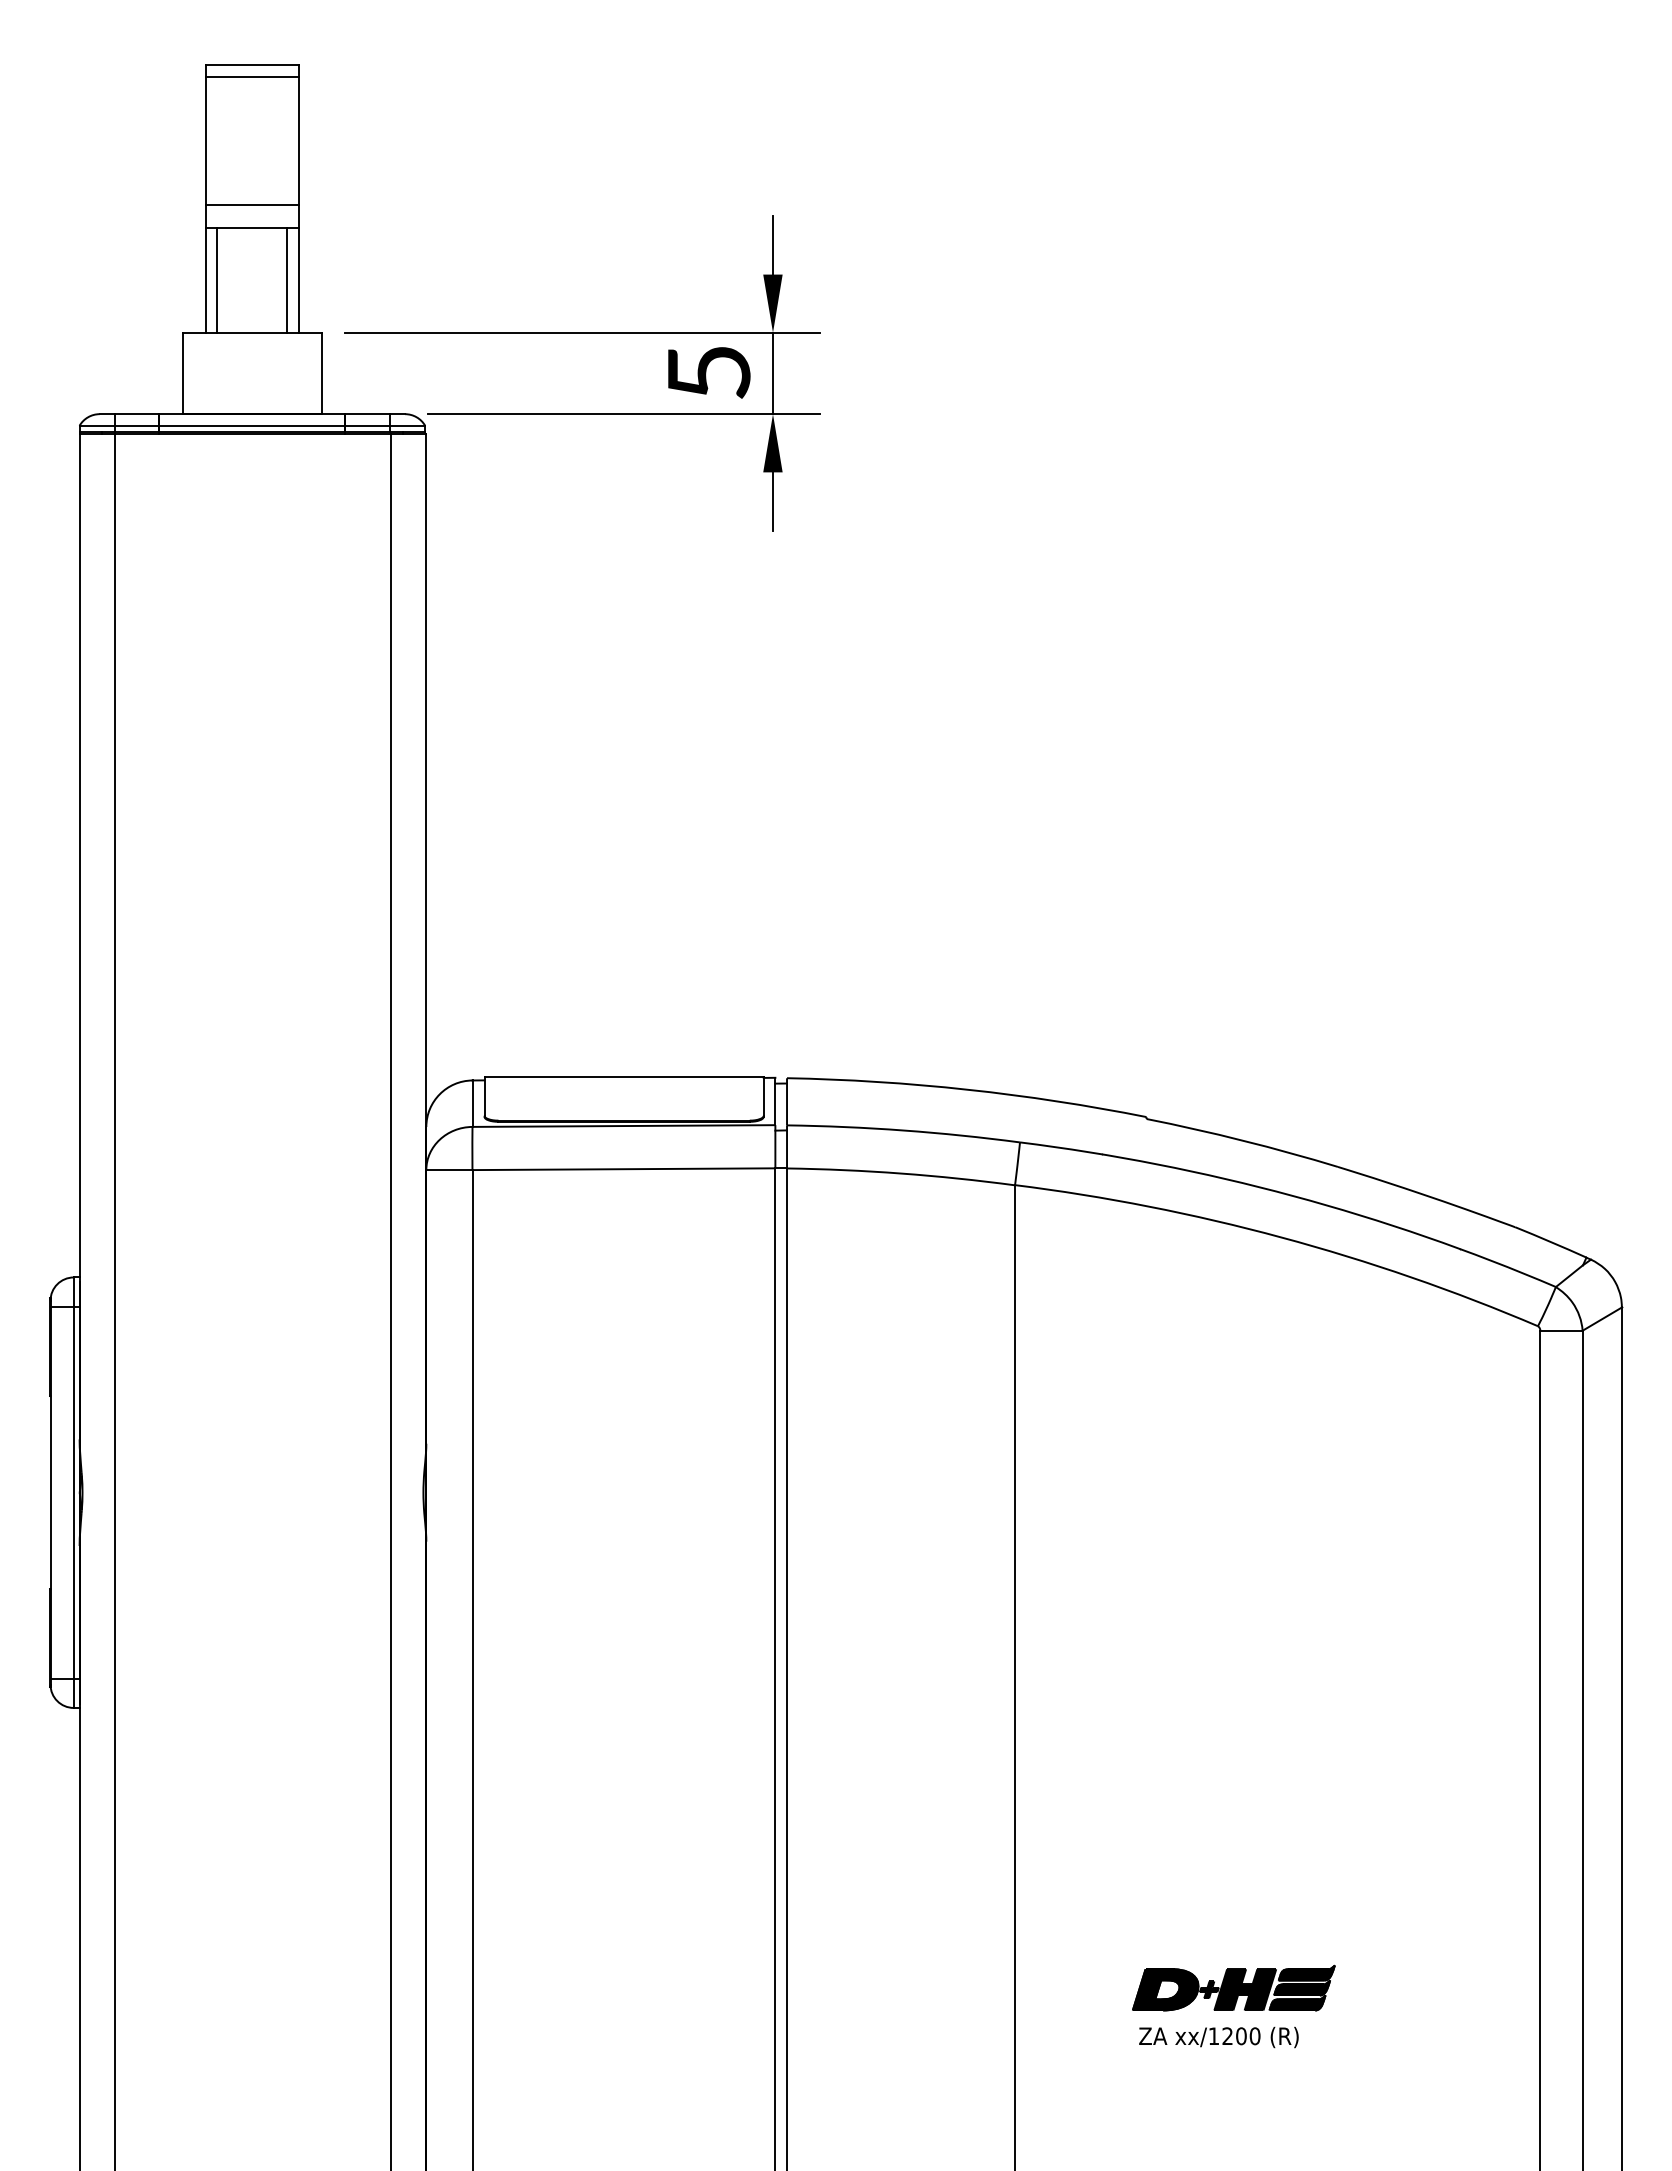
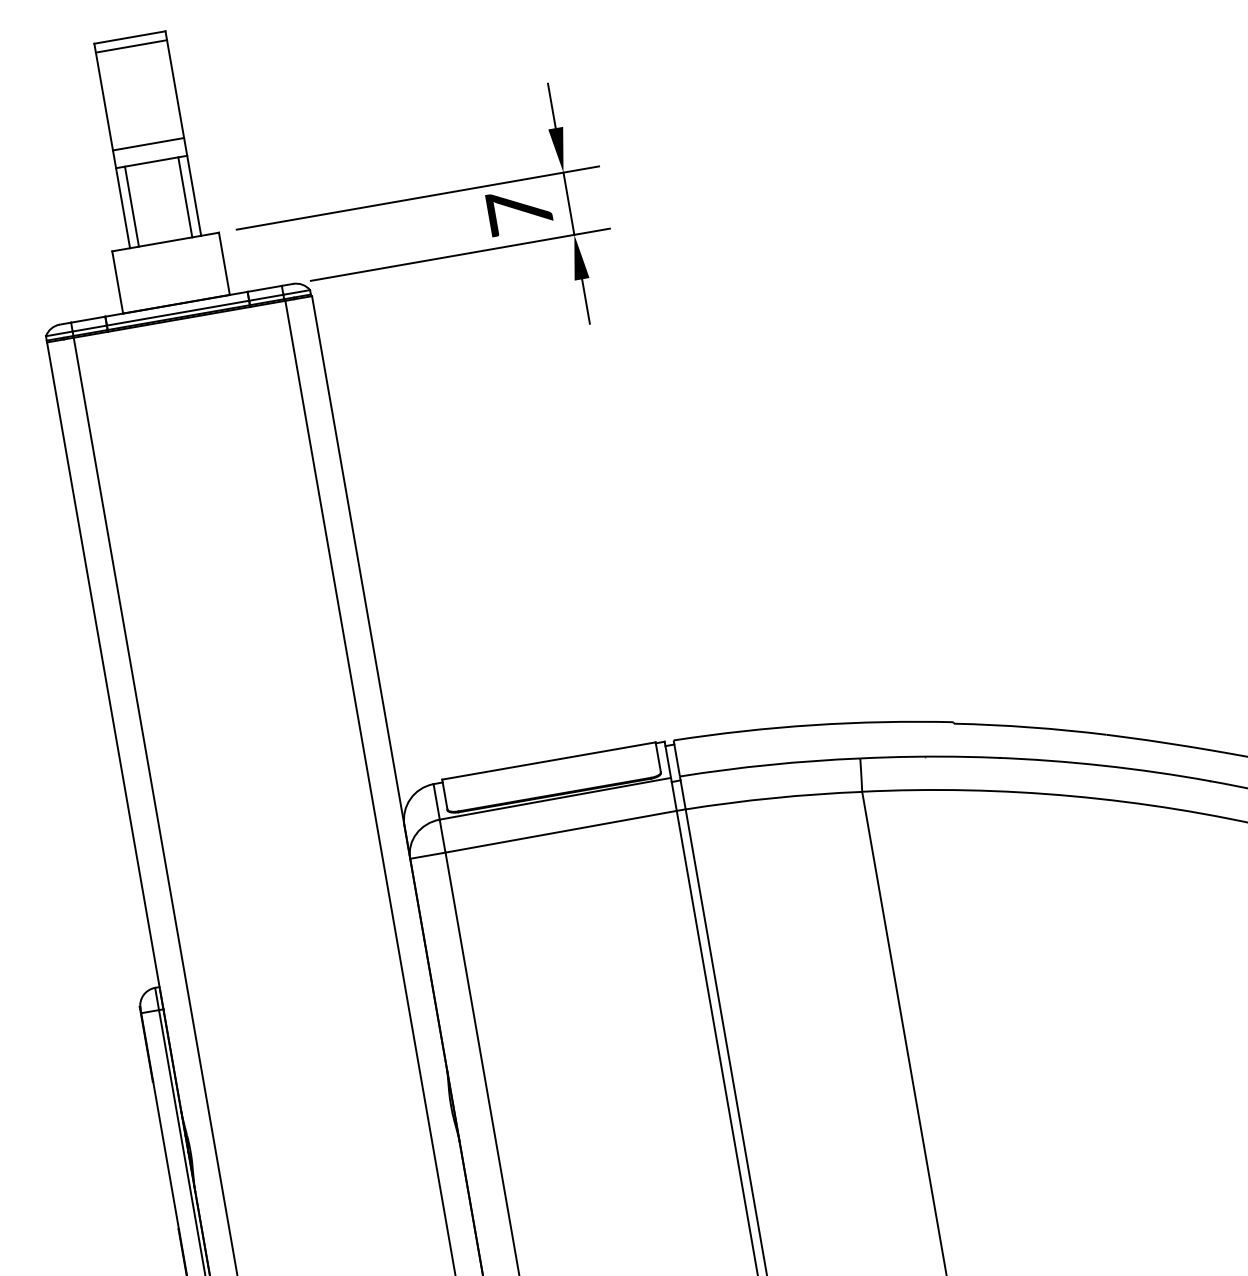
text: (709, 371) -> (520, 210), 5 -> 7

